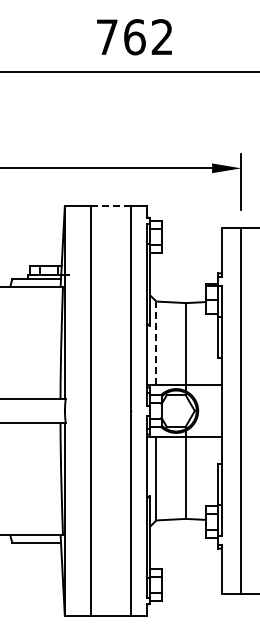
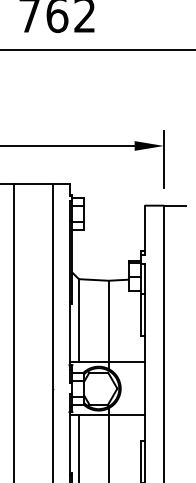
line: (111, 206) -> (34, 184), dashed -> solid
line: (156, 343) -> (79, 321), dashed -> solid

